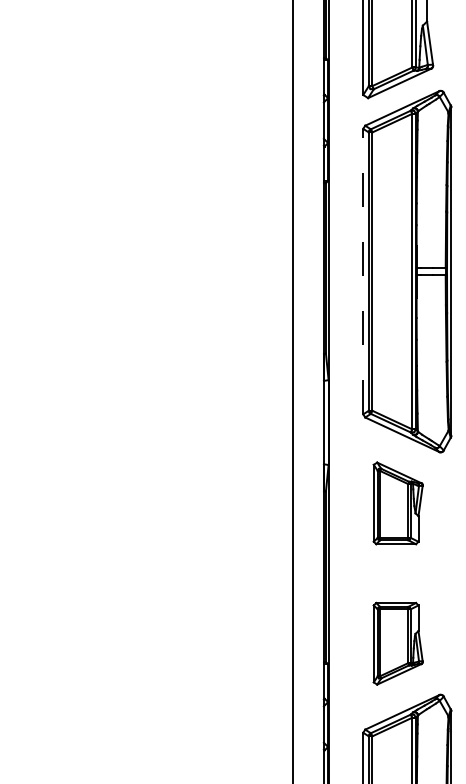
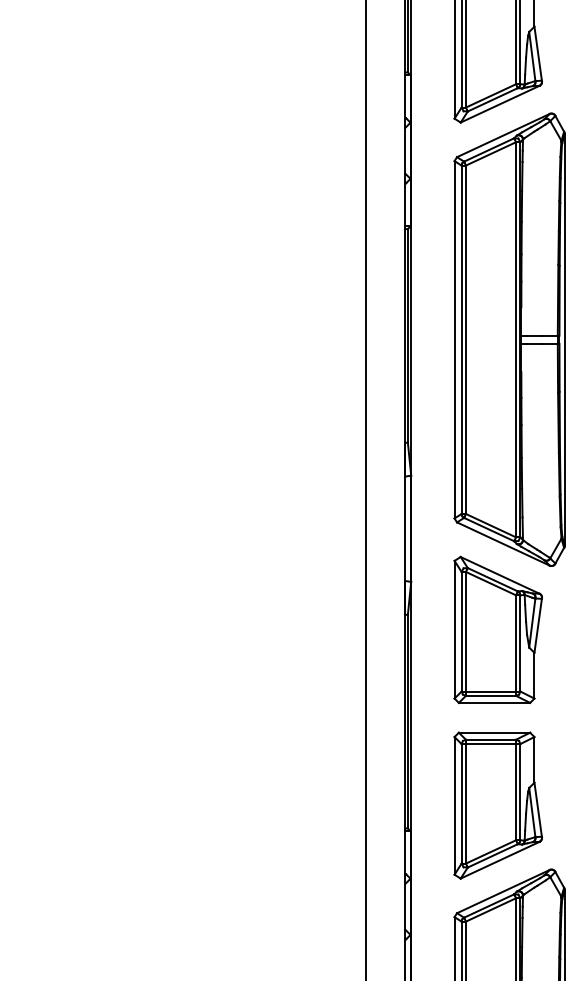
line: (363, 271) -> (454, 339), dashed -> solid
part: (398, 503) -> (498, 630), size x1.43
part: (398, 643) -> (498, 805), size x1.43

